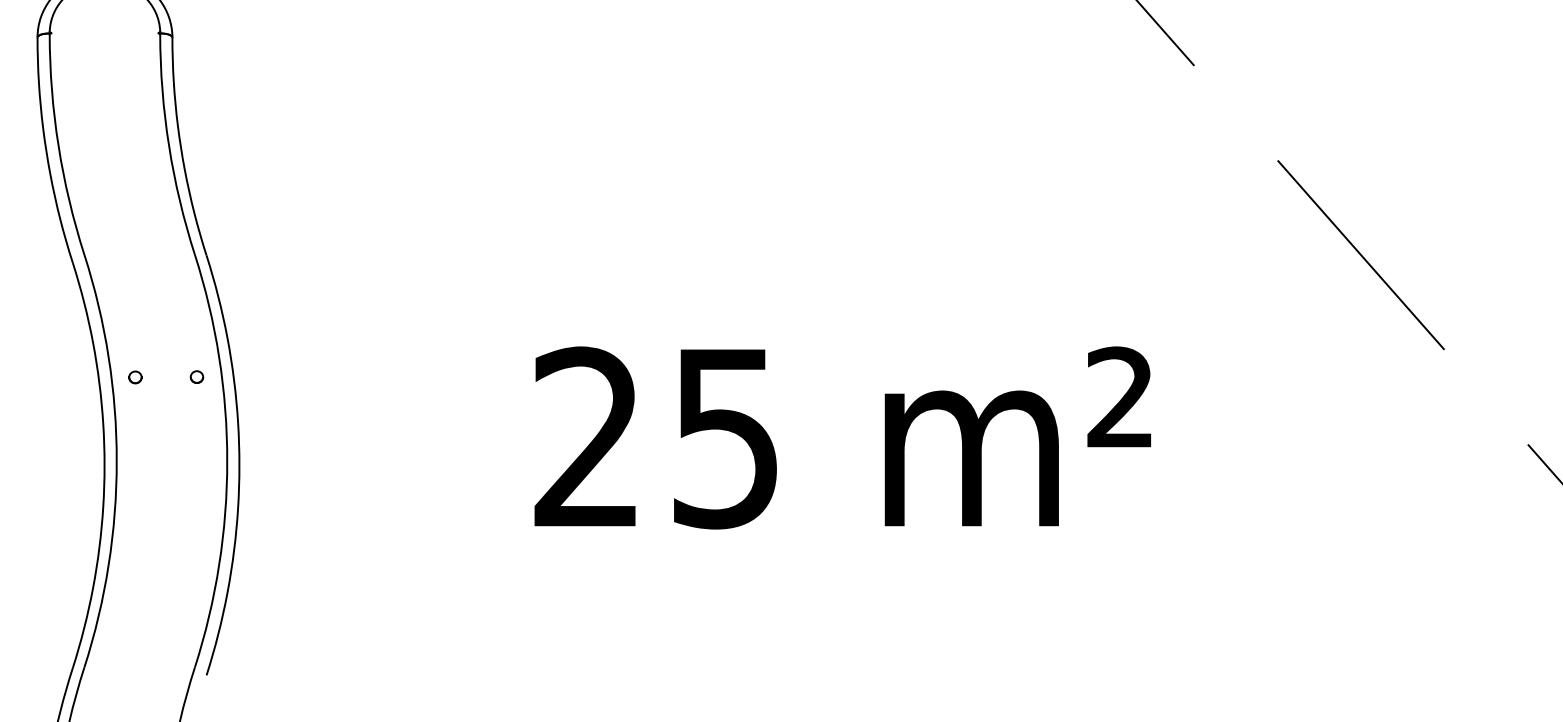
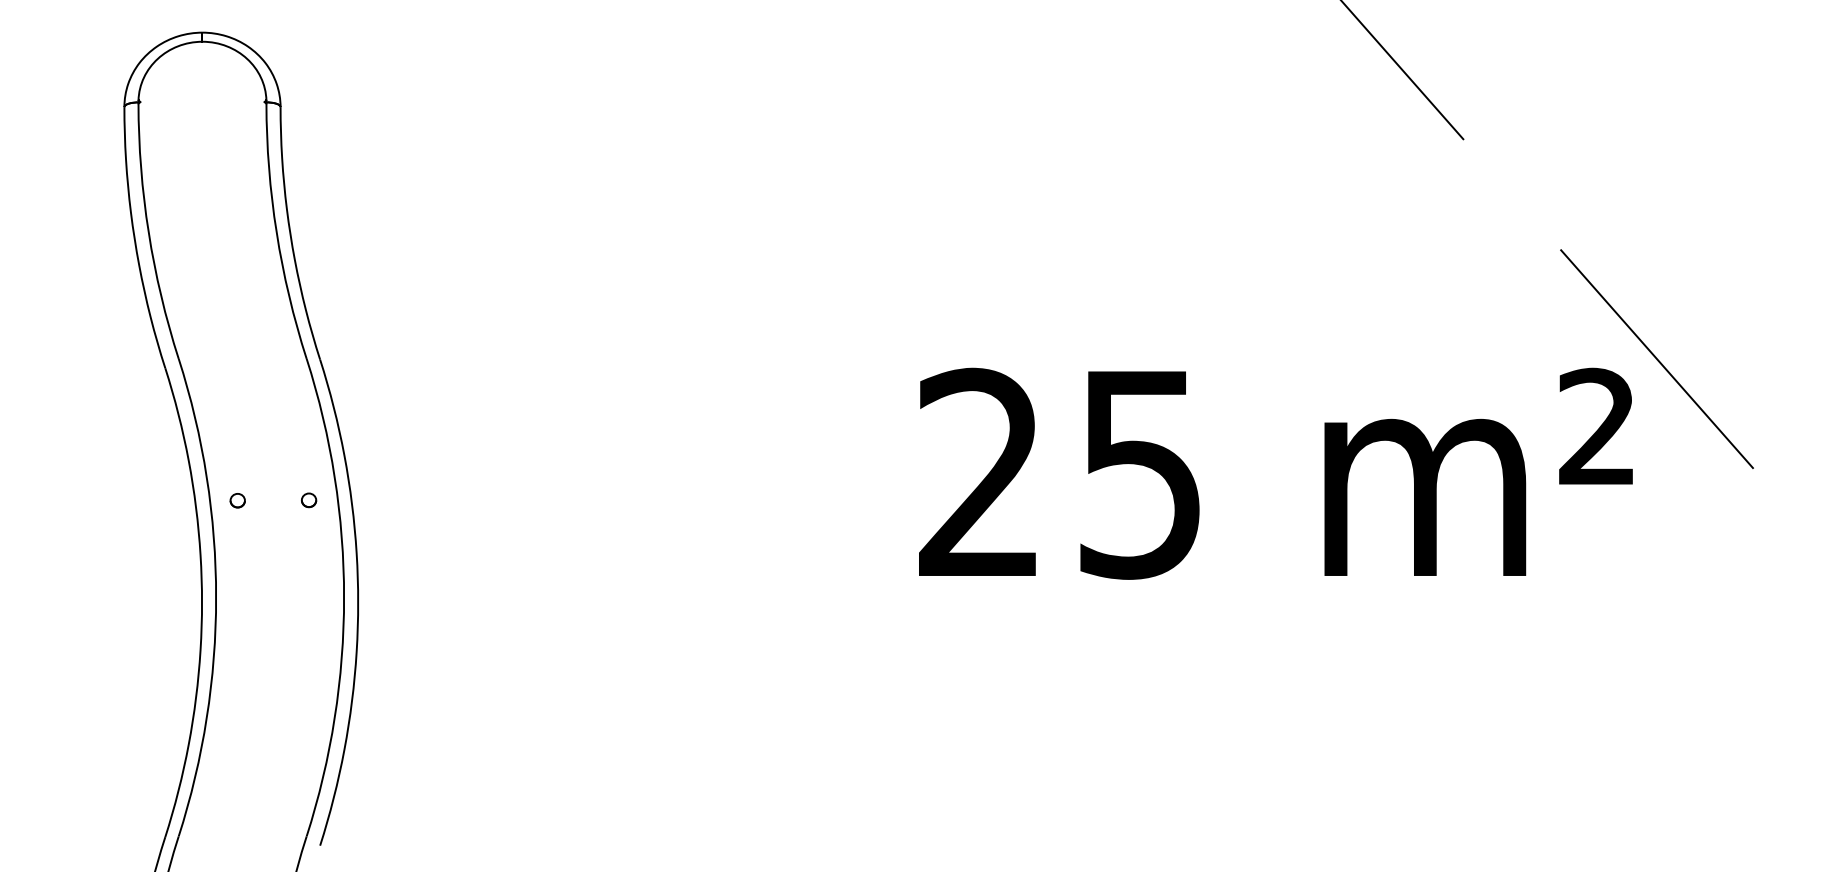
text: (842, 437) -> (1275, 473), moved

